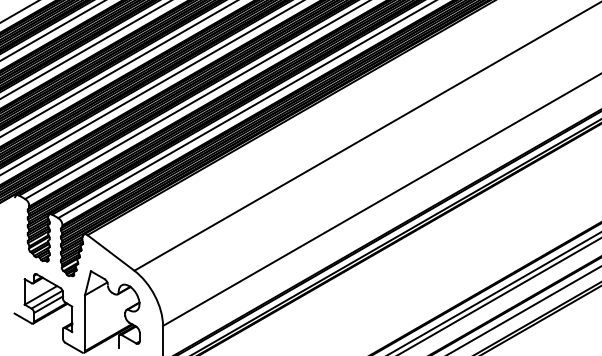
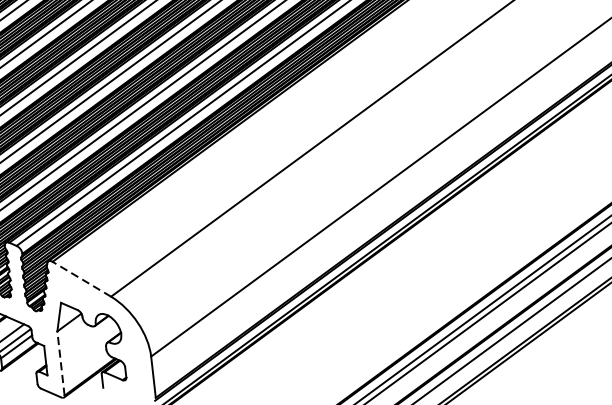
line: (110, 252) -> (81, 278), solid -> dashed
line: (85, 323) -> (61, 363), solid -> dashed

